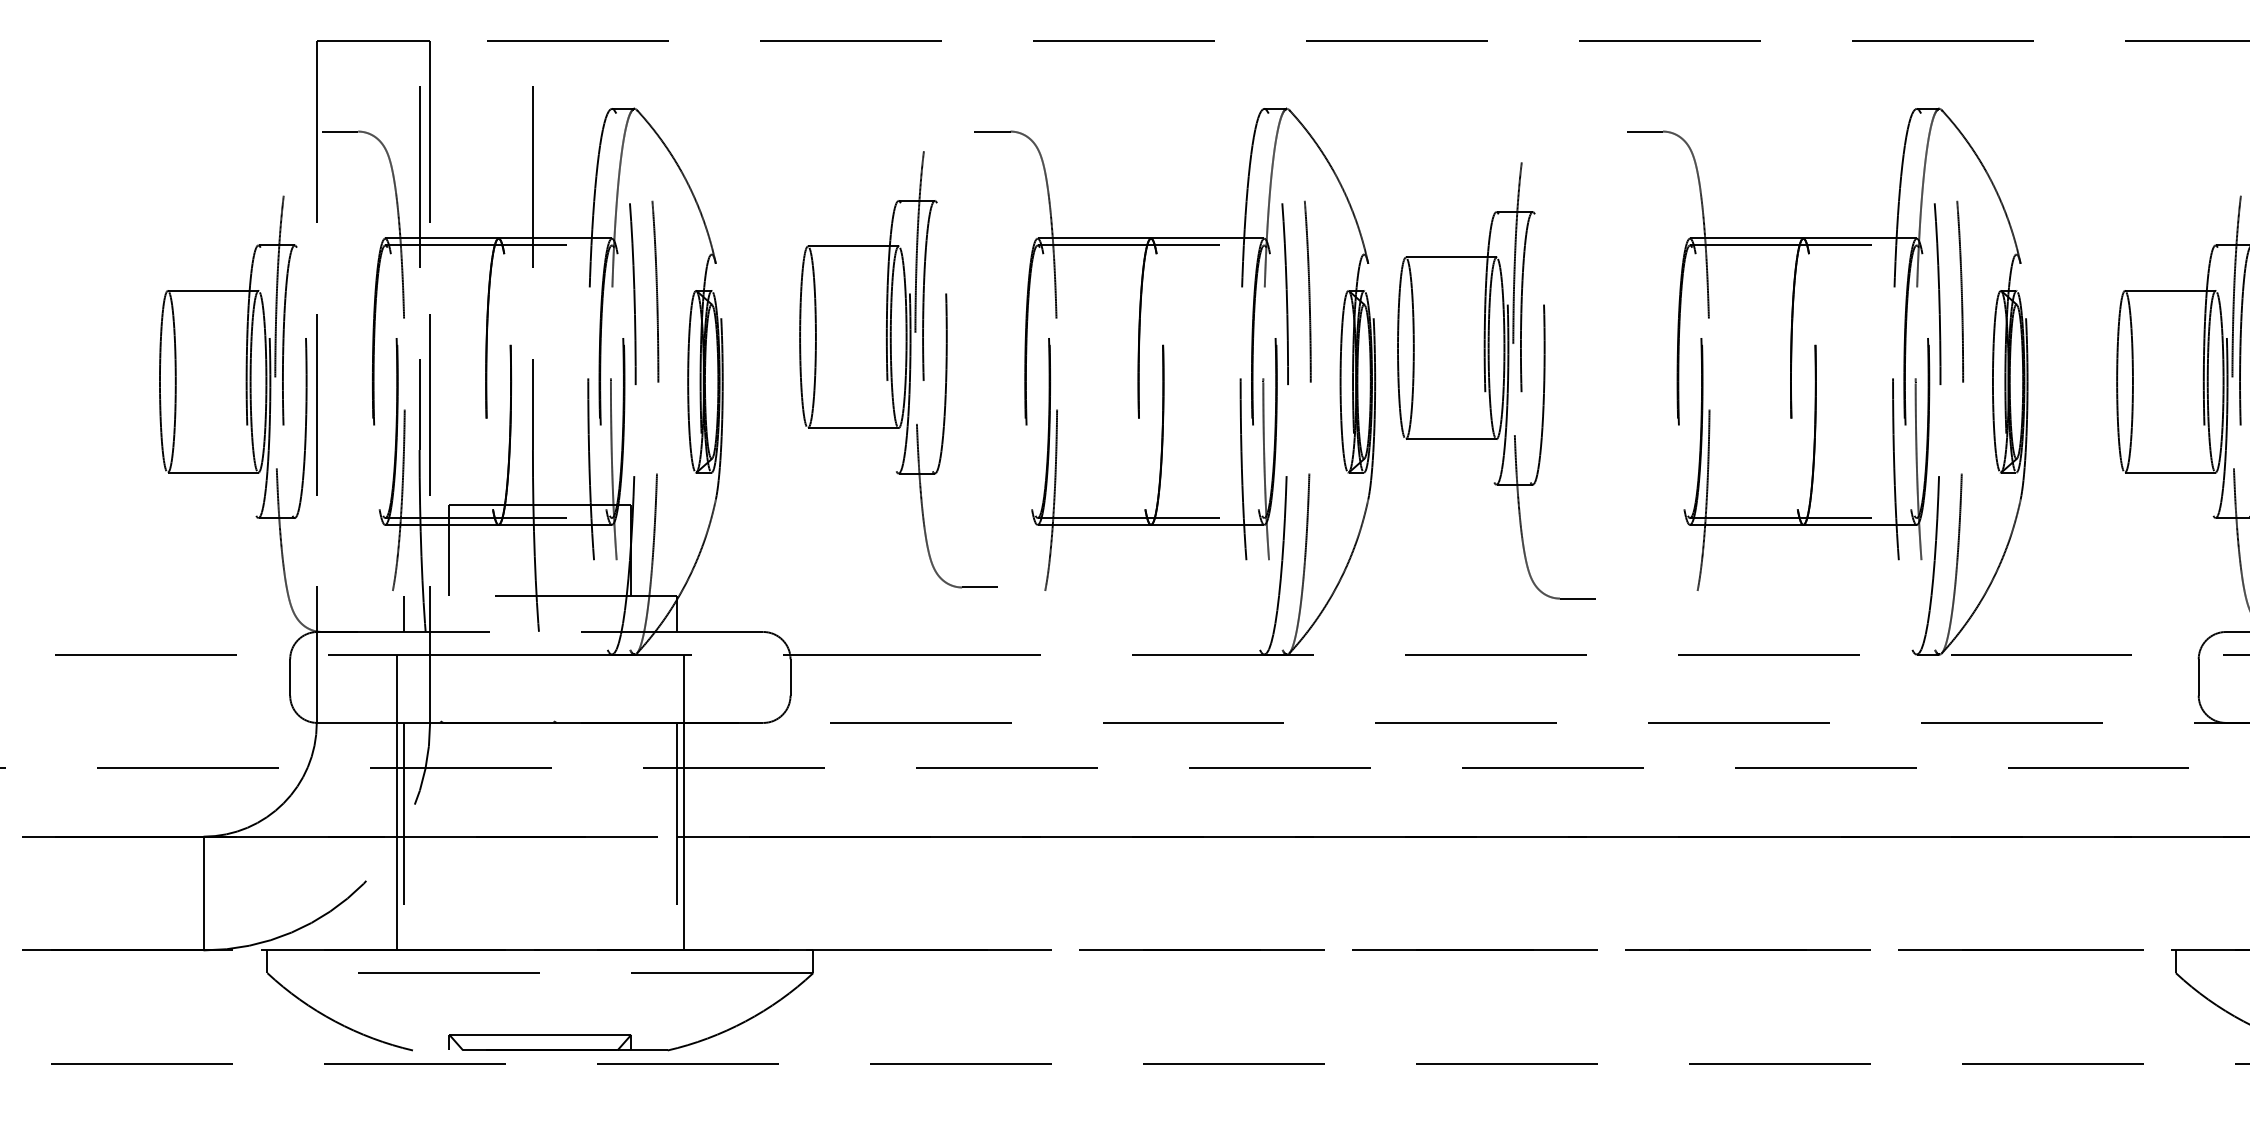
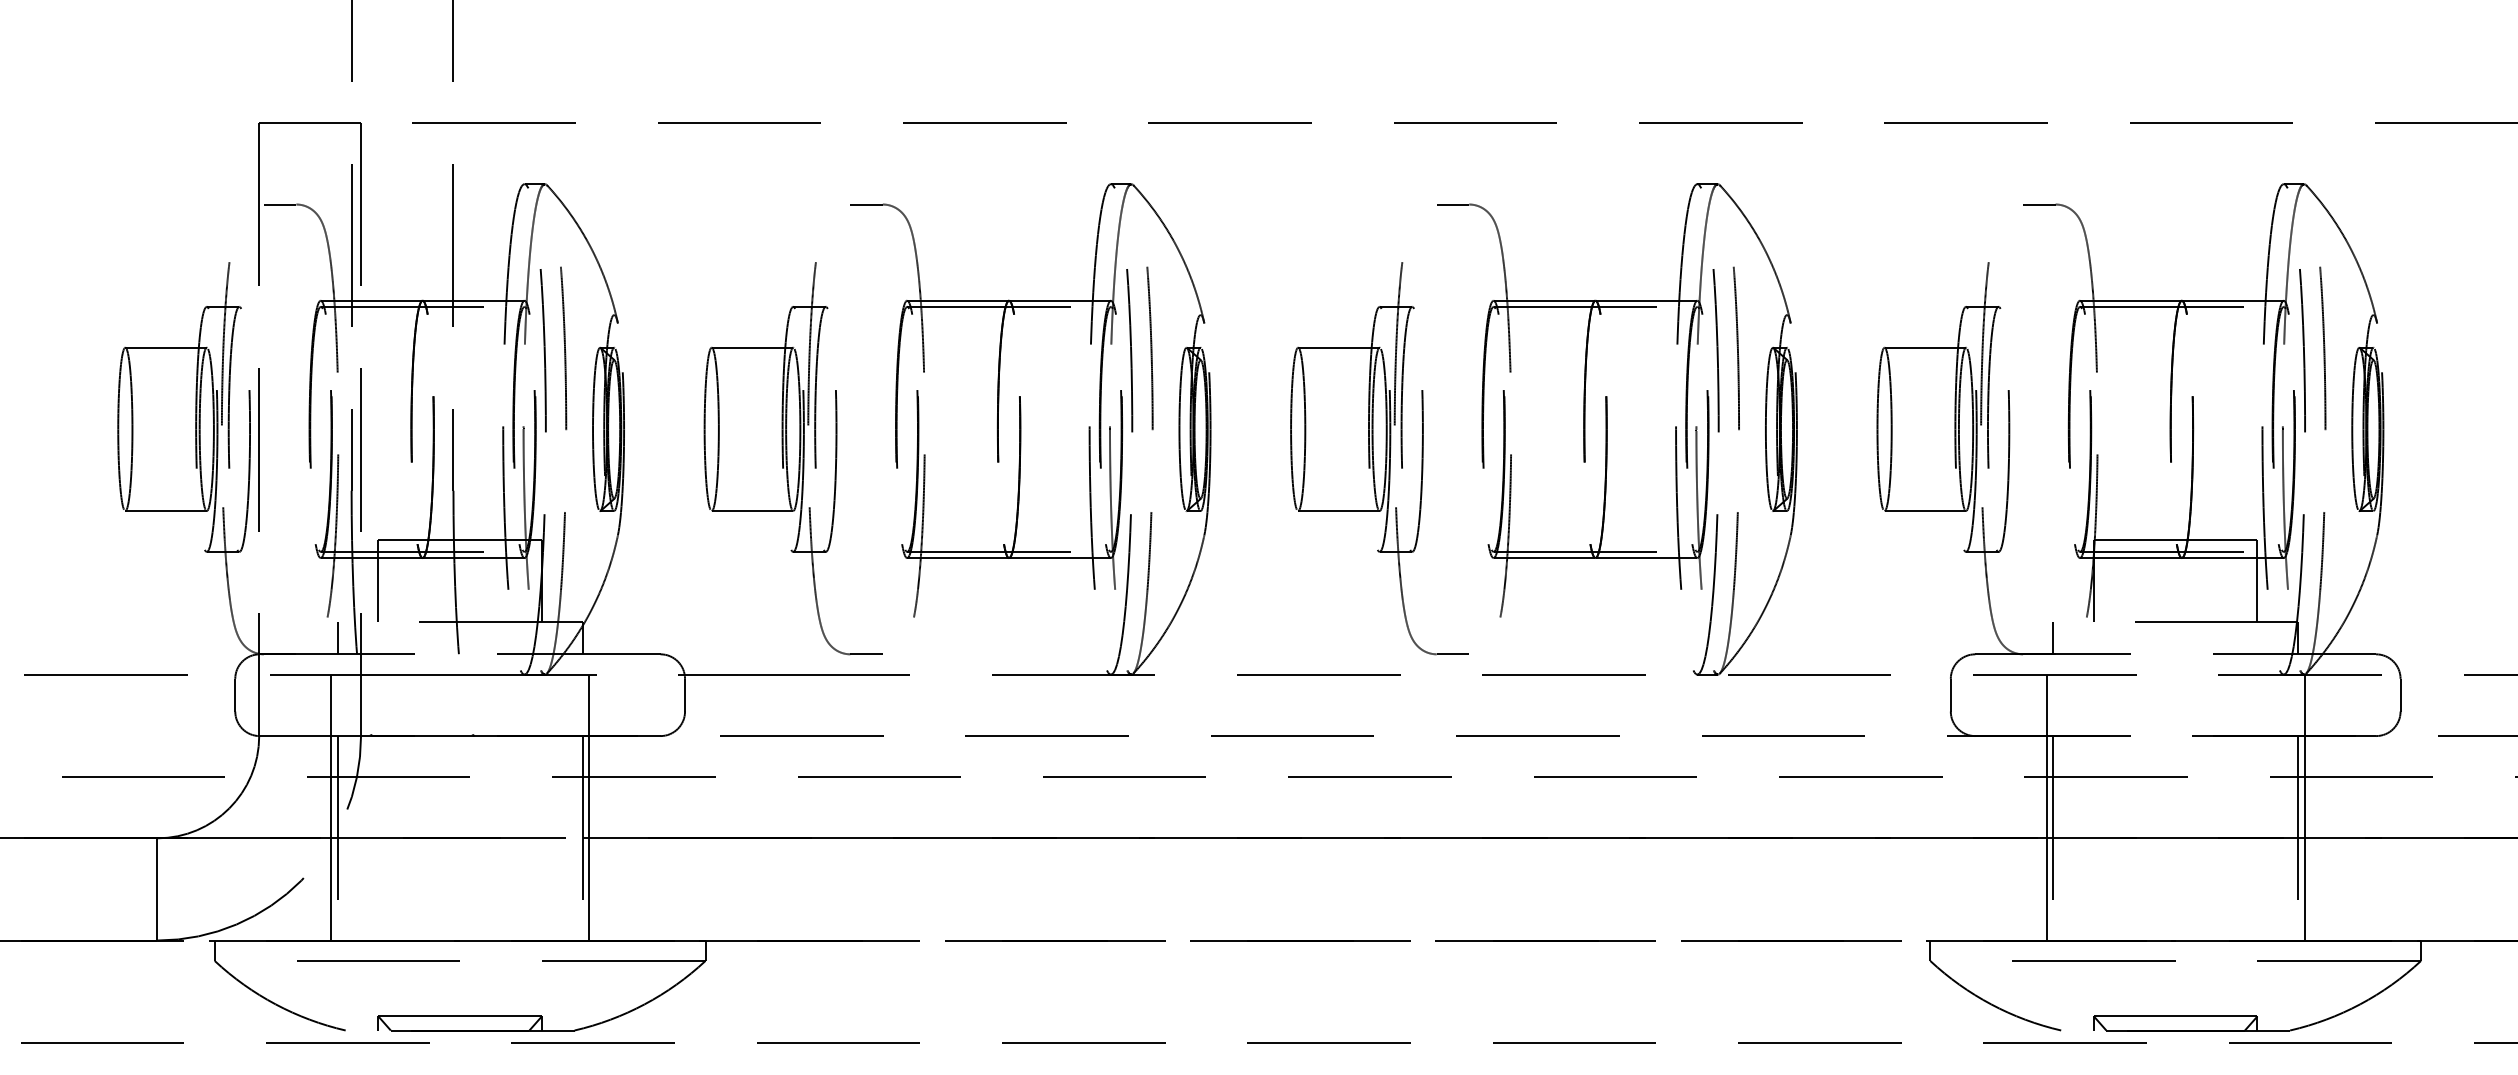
part: (897, 369) -> (792, 458), moved
part: (1496, 380) -> (1379, 458), moved

